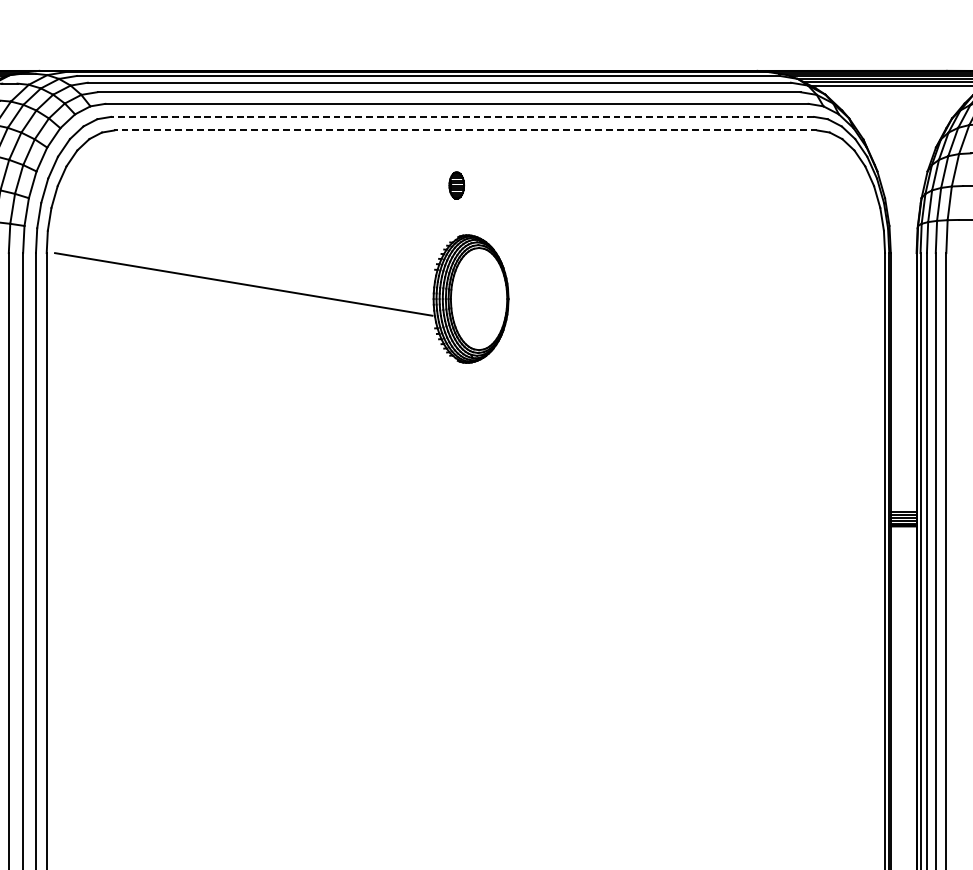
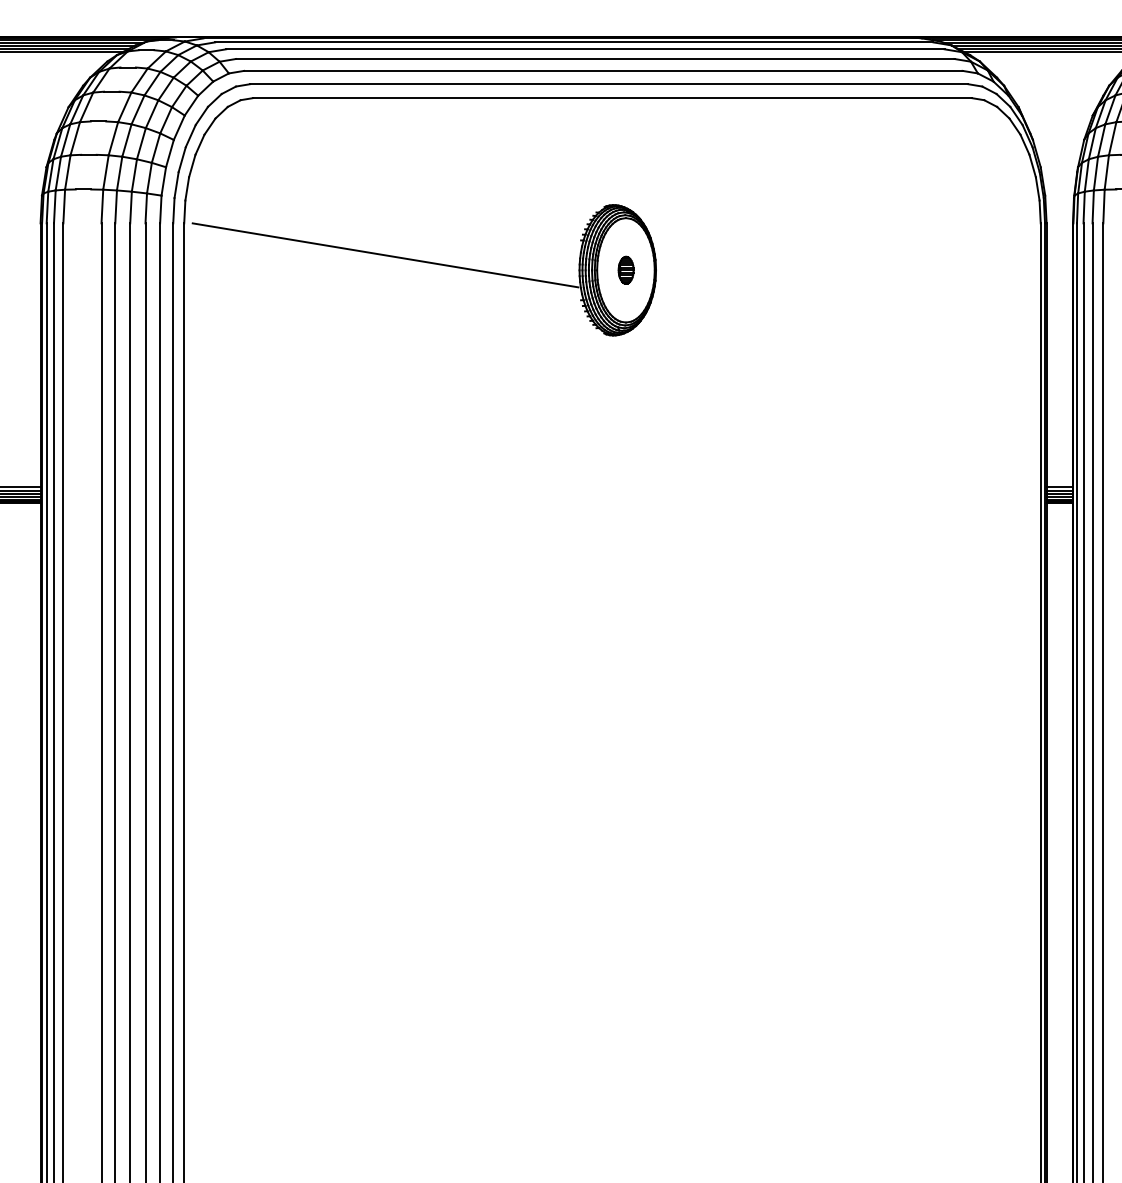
line: (461, 117) -> (608, 84), dashed -> solid
line: (464, 130) -> (611, 98), dashed -> solid
part: (456, 184) -> (625, 269), moved

